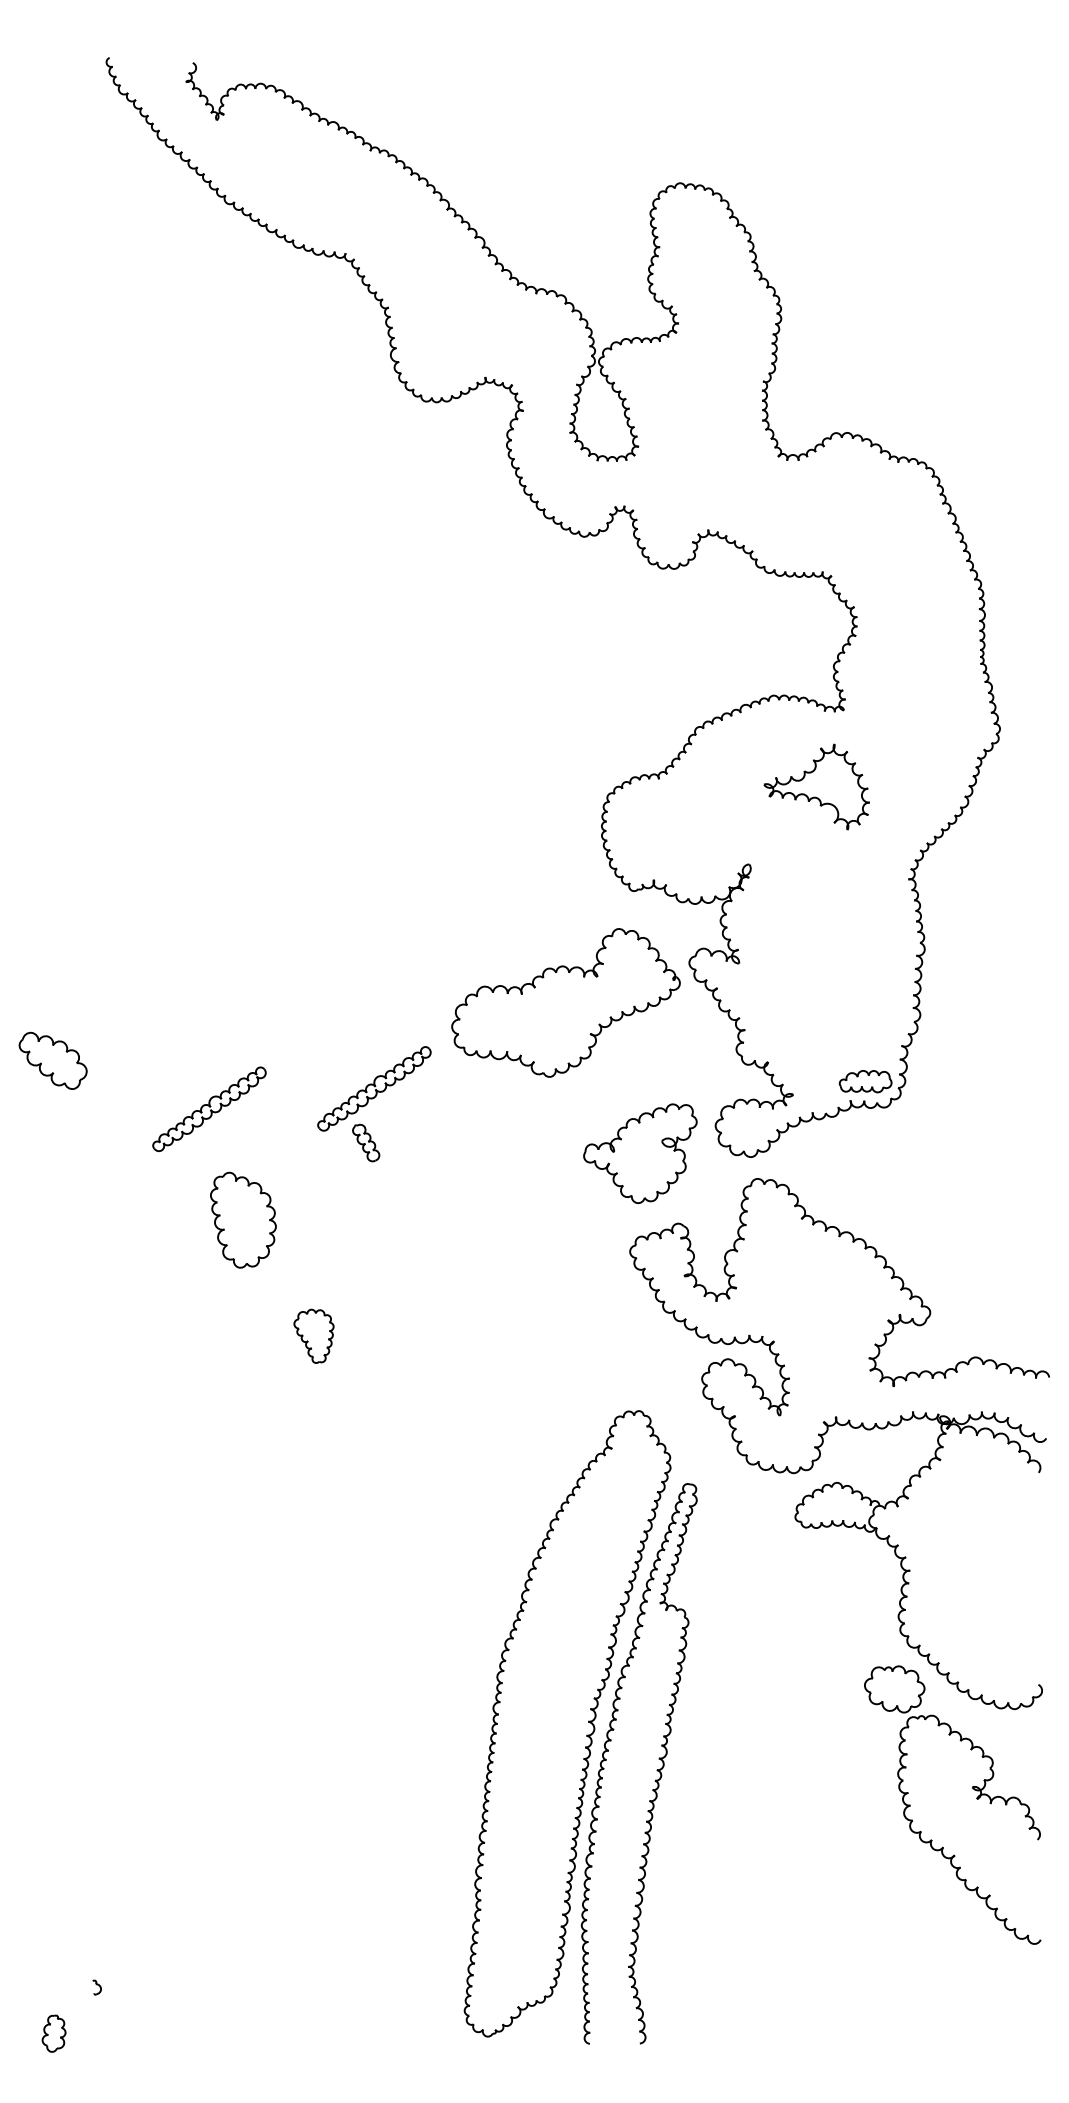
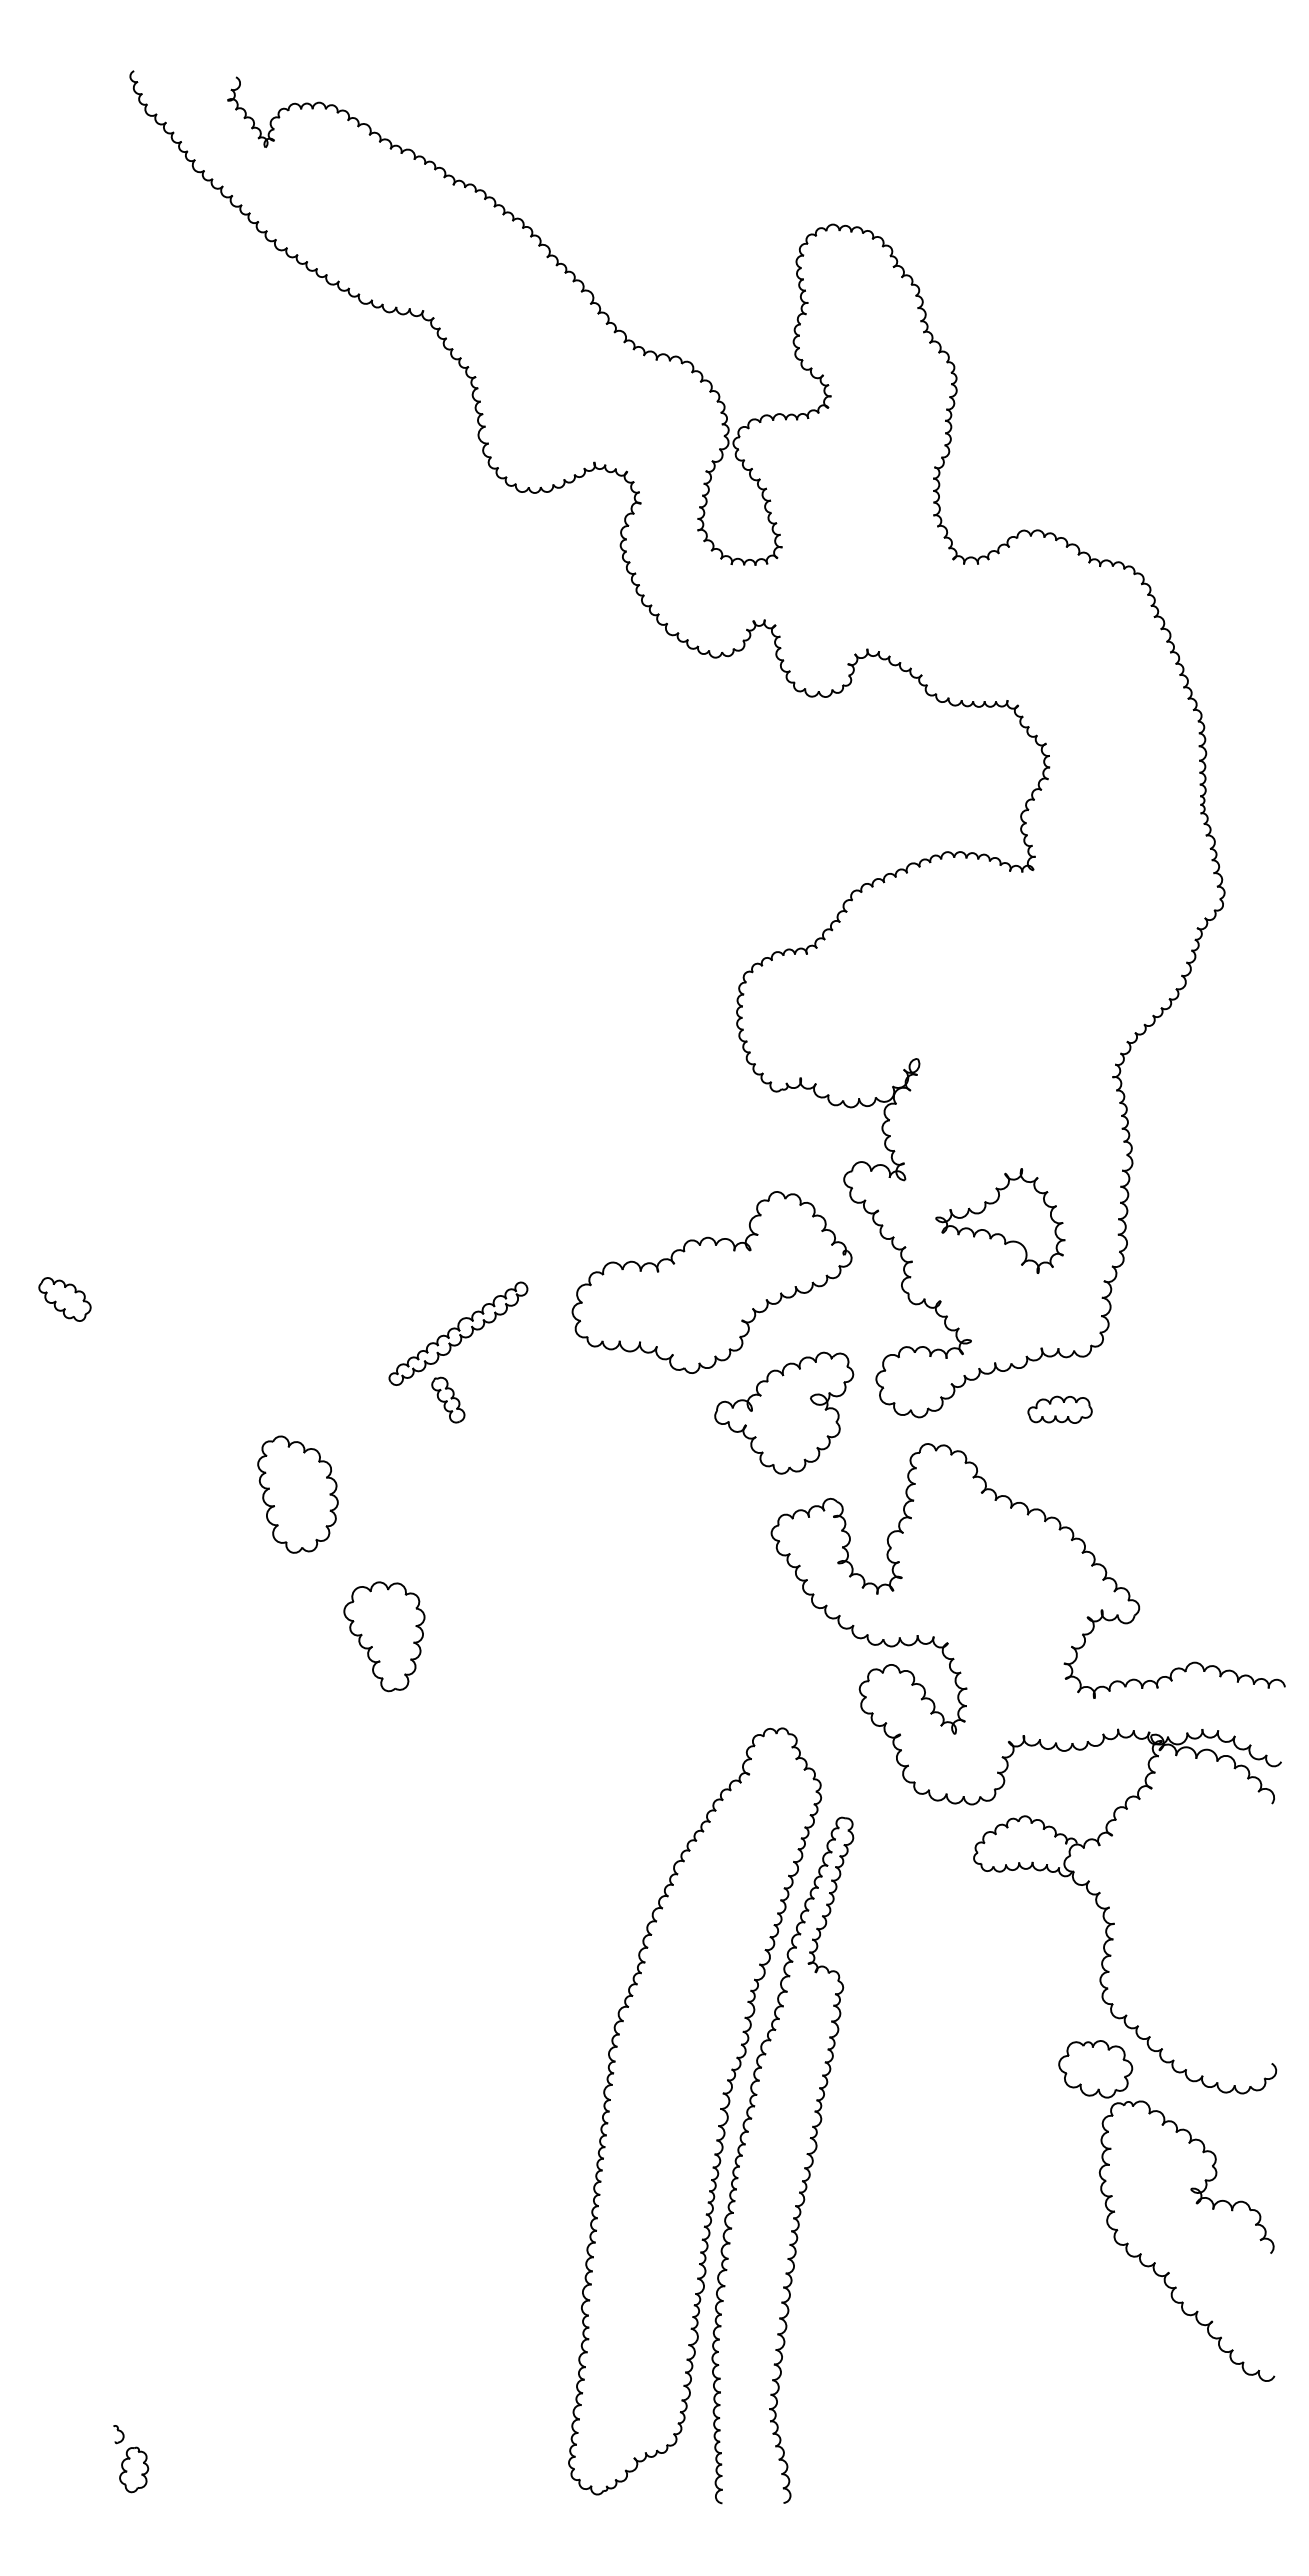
part: (817, 786) -> (1000, 1220), moved
part: (565, 1002) -> (711, 1282), moved
part: (52, 1060) -> (64, 1299), size x0.62
part: (865, 1081) -> (1059, 1409), moved
part: (209, 1109) -> (256, 1358), removed
part: (314, 1336) -> (384, 1636), size x1.67
part: (54, 2033) -> (134, 2469), moved

